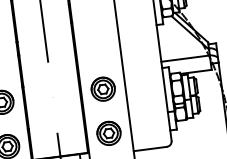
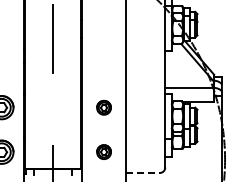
part: (102, 89) -> (103, 107), size x0.6
part: (108, 132) -> (103, 151), size x0.6
line: (150, 149) -> (143, 173), solid -> dashed

